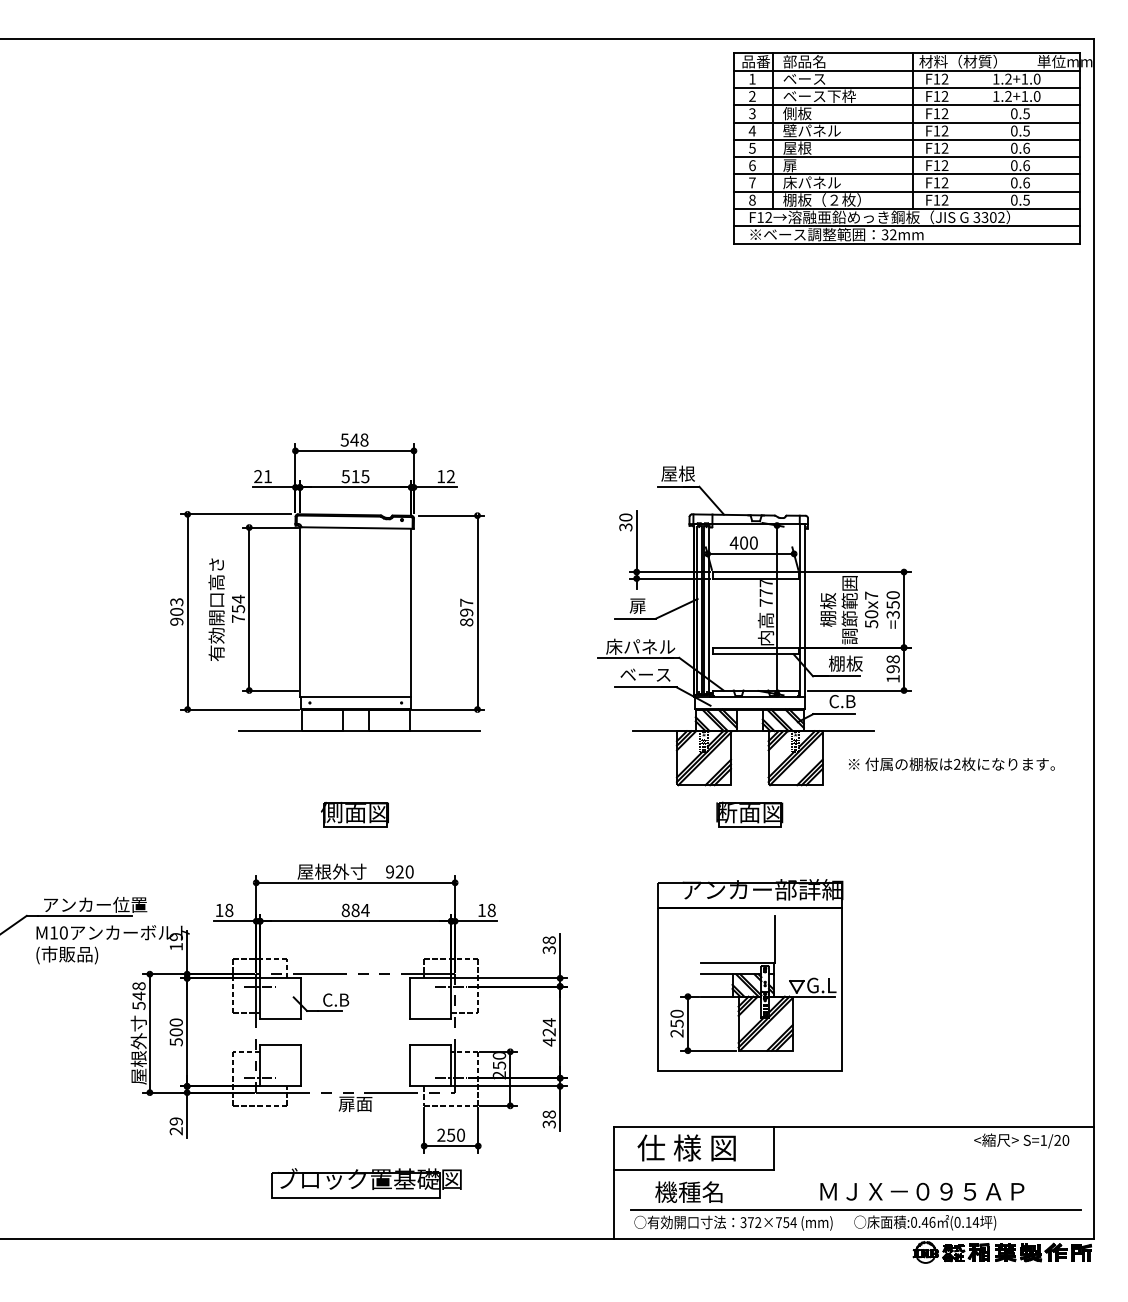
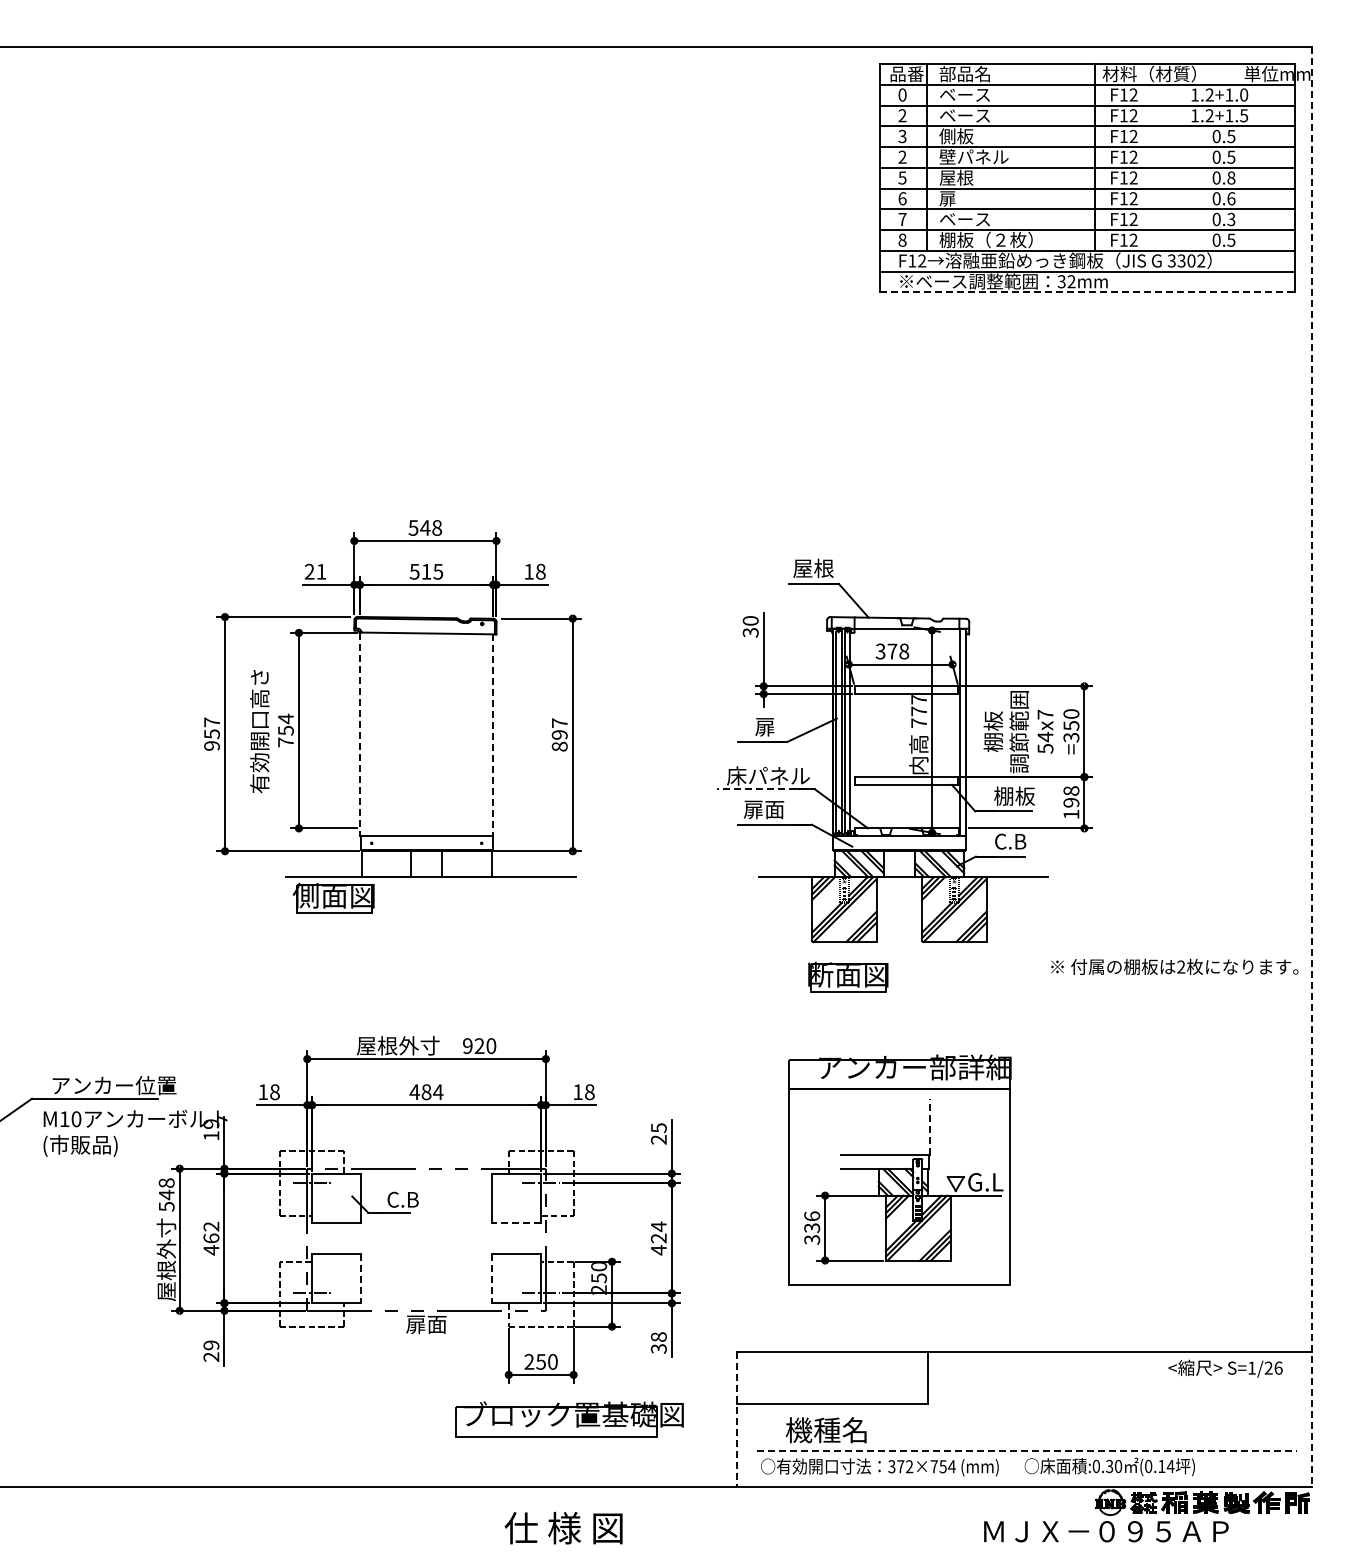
text: (752, 78) -> (902, 94), 1 -> 0
text: (841, 96) -> (1009, 115), ベース下枠 -> ベース
text: (1037, 96) -> (1244, 115), 1.2+1.0 -> 1.2+1.5
text: (752, 130) -> (902, 156), 4 -> 2
text: (1026, 147) -> (1231, 177), 0.6 -> 0.8
text: (811, 182) -> (973, 219), 床パネル -> ベース
text: (1026, 182) -> (1231, 219), 0.6 -> 0.3
line: (907, 243) -> (1088, 292), solid -> dashed
text: (450, 476) -> (540, 571), 12 -> 18
text: (744, 543) -> (892, 651), 400 -> 378
text: (177, 607) -> (212, 728), 903 -> 957
line: (299, 612) -> (359, 734), solid -> dashed
line: (411, 613) -> (493, 735), solid -> dashed
text: (871, 613) -> (1045, 736), 50x7 -> 54x7
line: (1094, 638) -> (1312, 766), solid -> dashed
line: (634, 658) -> (761, 789), solid -> dashed
text: (644, 674) -> (773, 809), ベース -> 扉面
text: (951, 763) -> (1174, 966), moved
part: (749, 813) -> (848, 976), moved
part: (354, 814) -> (333, 898), moved
text: (345, 910) -> (414, 1092), 884 -> 484
line: (774, 939) -> (929, 1127), solid -> dashed
text: (548, 944) -> (658, 1133), 38 -> 25
line: (430, 1019) -> (516, 1222), solid -> dashed
text: (677, 1023) -> (812, 1227), 250 -> 336
text: (176, 1032) -> (211, 1238), 500 -> 462
line: (301, 1065) -> (361, 1278), solid -> dashed
line: (409, 1065) -> (491, 1278), solid -> dashed
text: (1065, 1139) -> (1278, 1367), S=1/20 -> S=1/26
text: (686, 1148) -> (563, 1528), moved
part: (366, 1183) -> (569, 1419), moved
line: (614, 1183) -> (736, 1419), solid -> dashed
text: (922, 1191) -> (1106, 1531), moved
line: (855, 1209) -> (1026, 1450), solid -> dashed
text: (928, 1222) -> (1113, 1466), :0.46 -> :0.30

